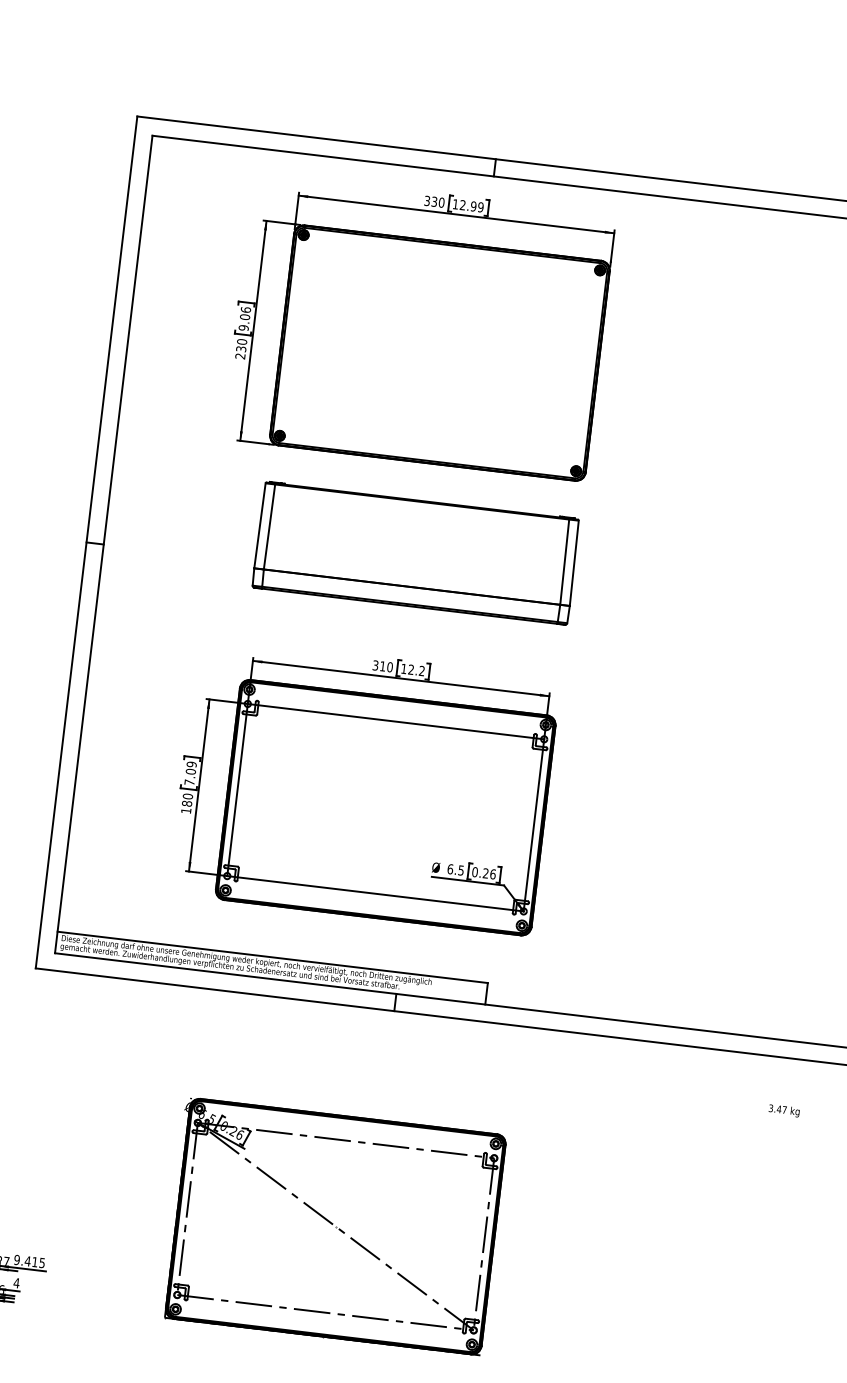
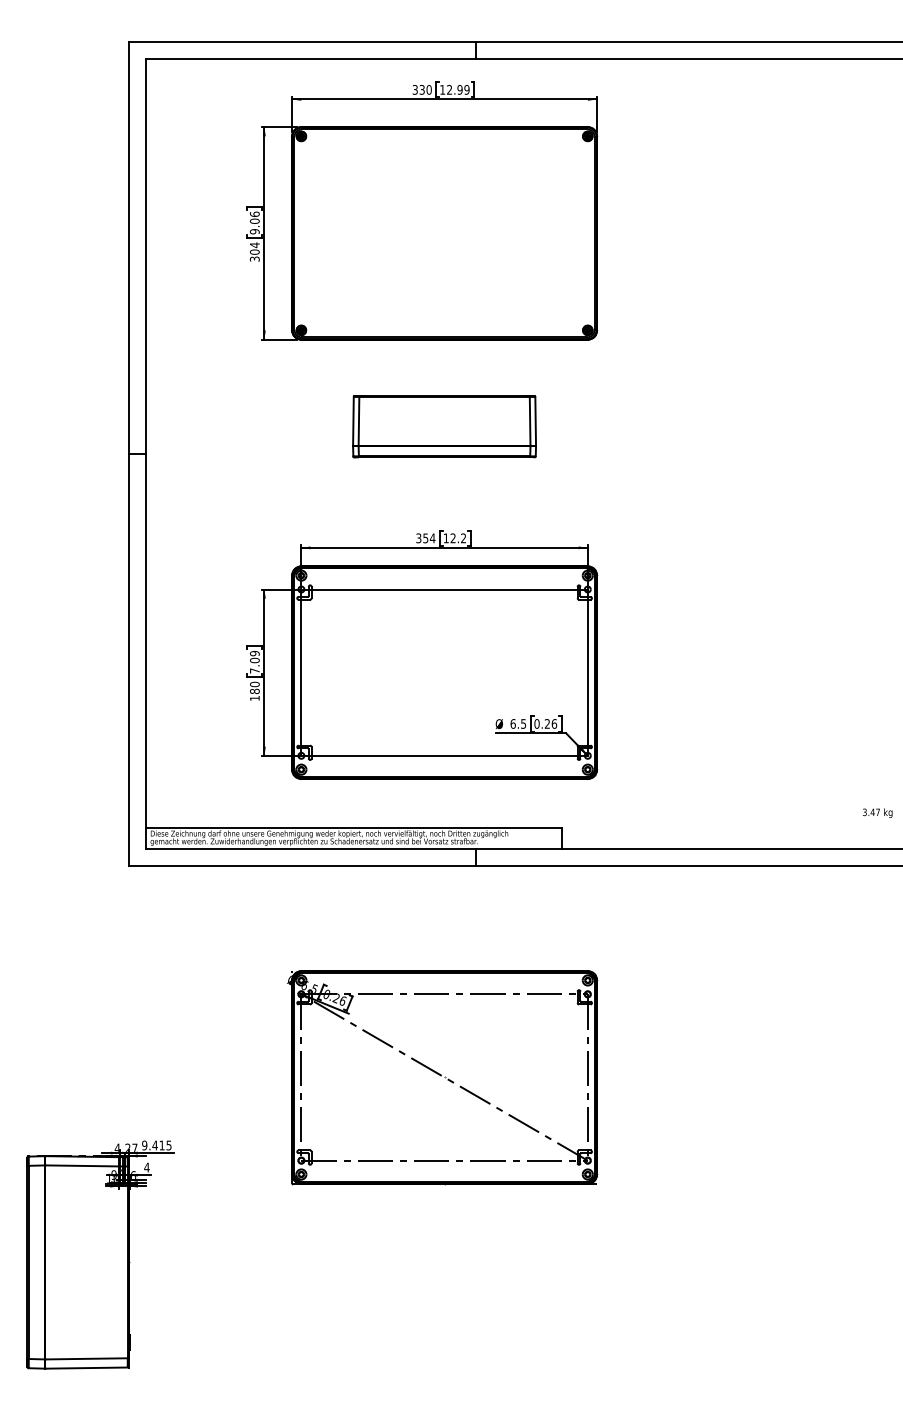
text: (240, 348) -> (254, 251), 230 -> 304
part: (416, 552) -> (444, 426), size x0.6
text: (386, 666) -> (429, 538), 310 -> 354
text: (784, 1110) -> (877, 812), moved

